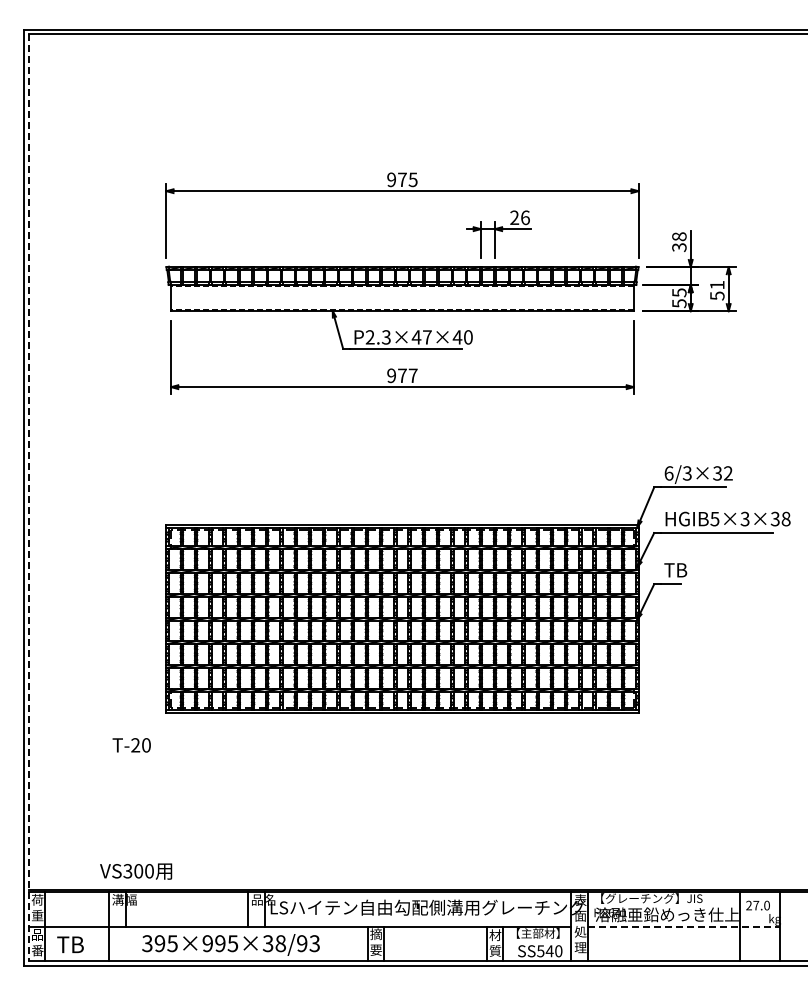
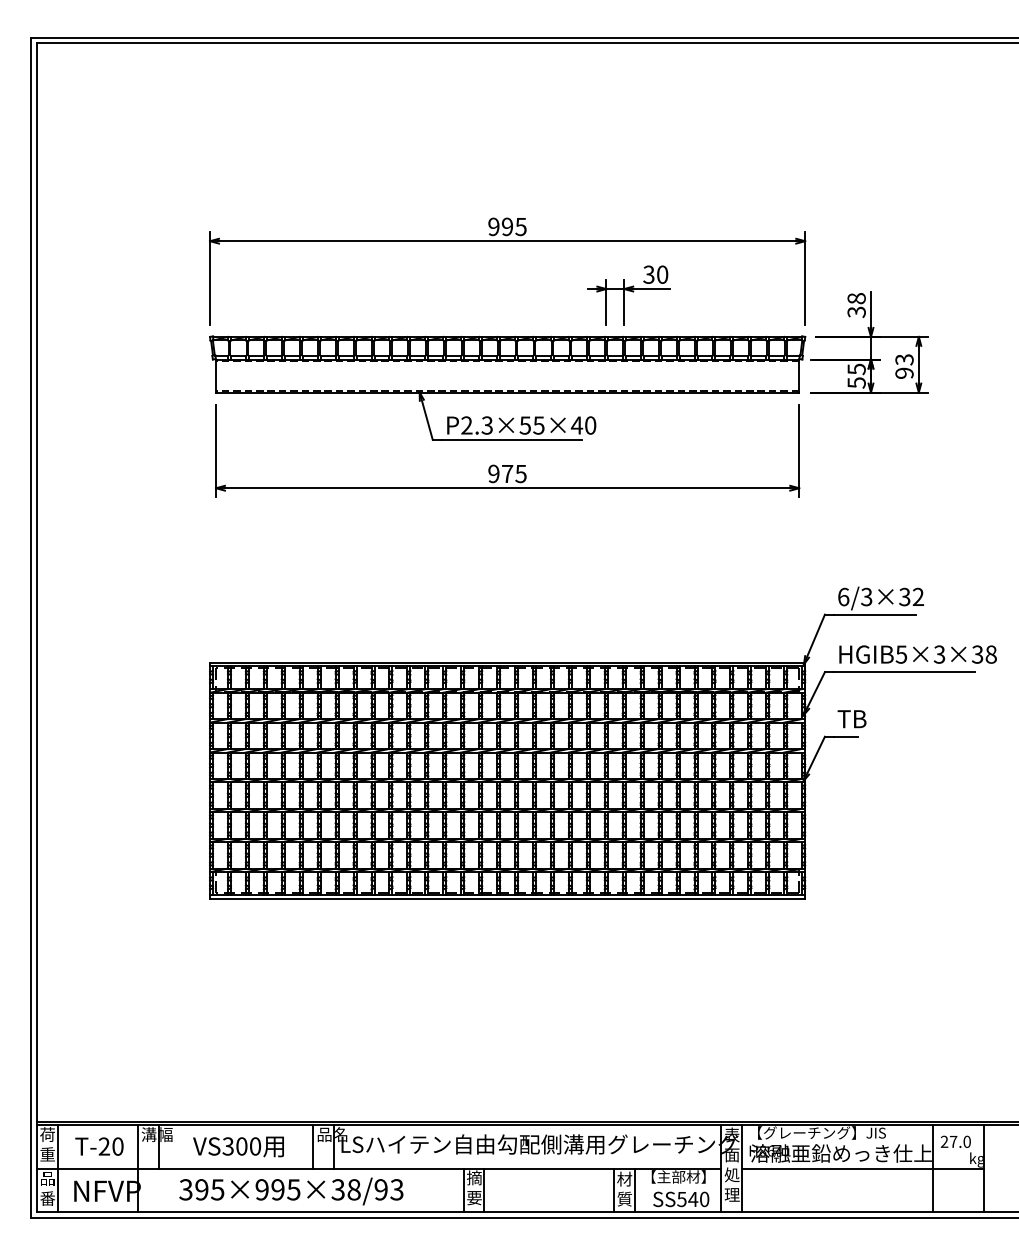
text: (402, 179) -> (507, 226), 975 -> 995
text: (519, 217) -> (655, 274), 26 -> 30
text: (717, 290) -> (904, 366), 51 -> 93
text: (421, 337) -> (531, 425), P2.3×47×40 -> P2.3×55×40
text: (412, 375) -> (520, 473), 977 -> 975
line: (28, 497) -> (36, 627), dashed -> solid
text: (131, 745) -> (99, 1146), moved
text: (136, 871) -> (239, 1146), moved
line: (684, 926) -> (863, 1168), dashed -> solid
text: (84, 944) -> (106, 1190), TB -> NFVP

